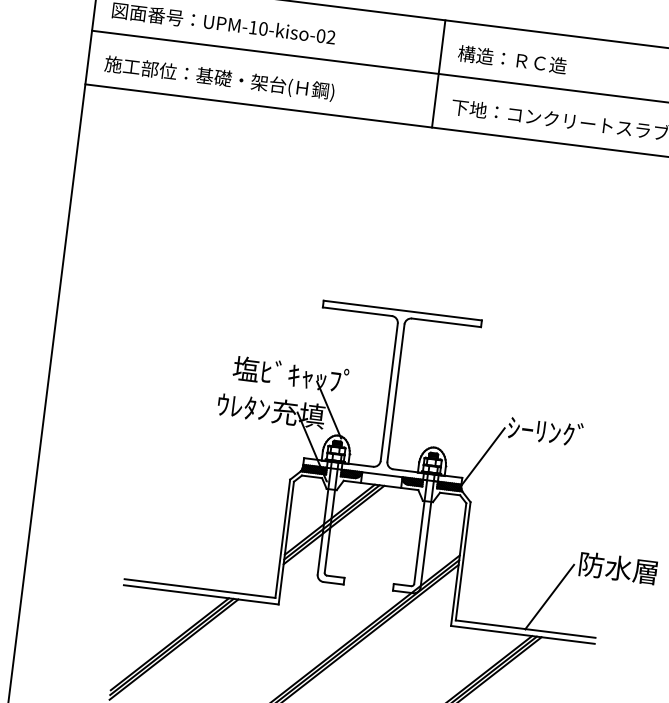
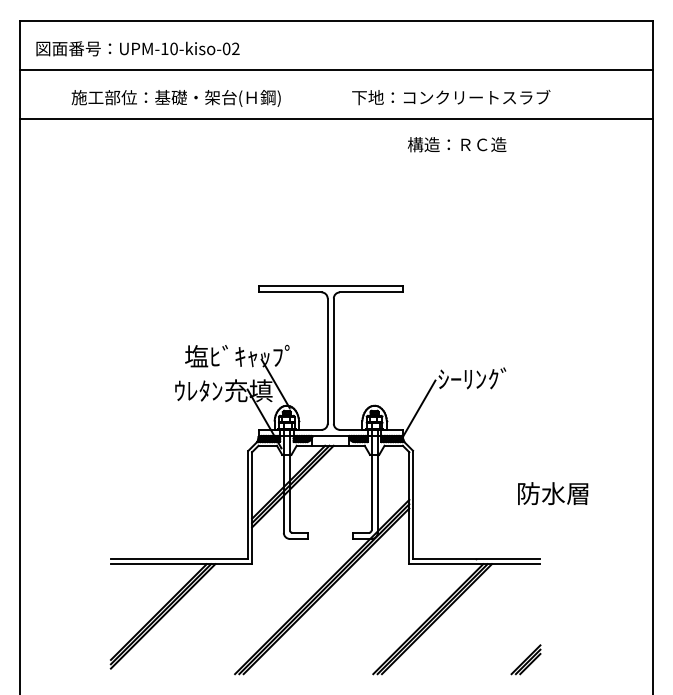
text: (512, 59) -> (457, 144), moved
line: (438, 73) -> (336, 69), removed
text: (218, 78) -> (175, 98), moved
line: (549, 596) -> (494, 526), removed

